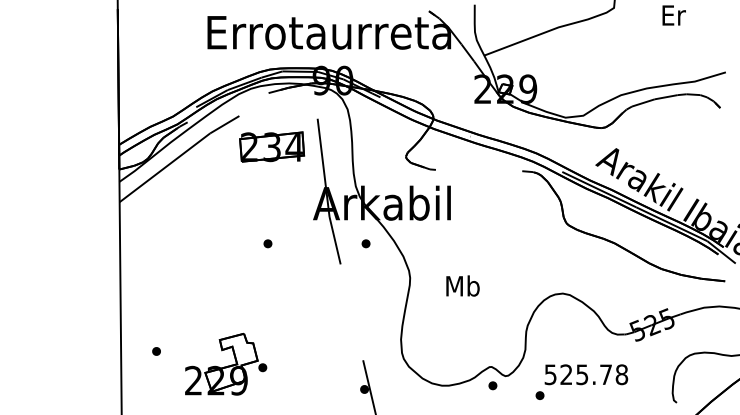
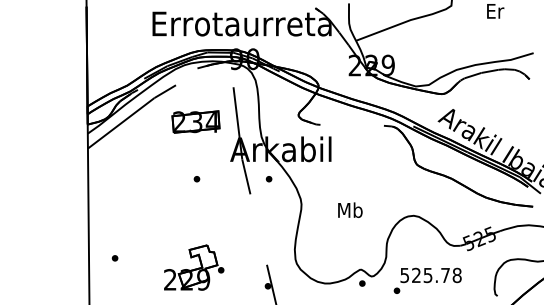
part: (271, 146) -> (195, 121), moved
text: (463, 285) -> (350, 209), moved
part: (226, 363) -> (194, 267), moved

